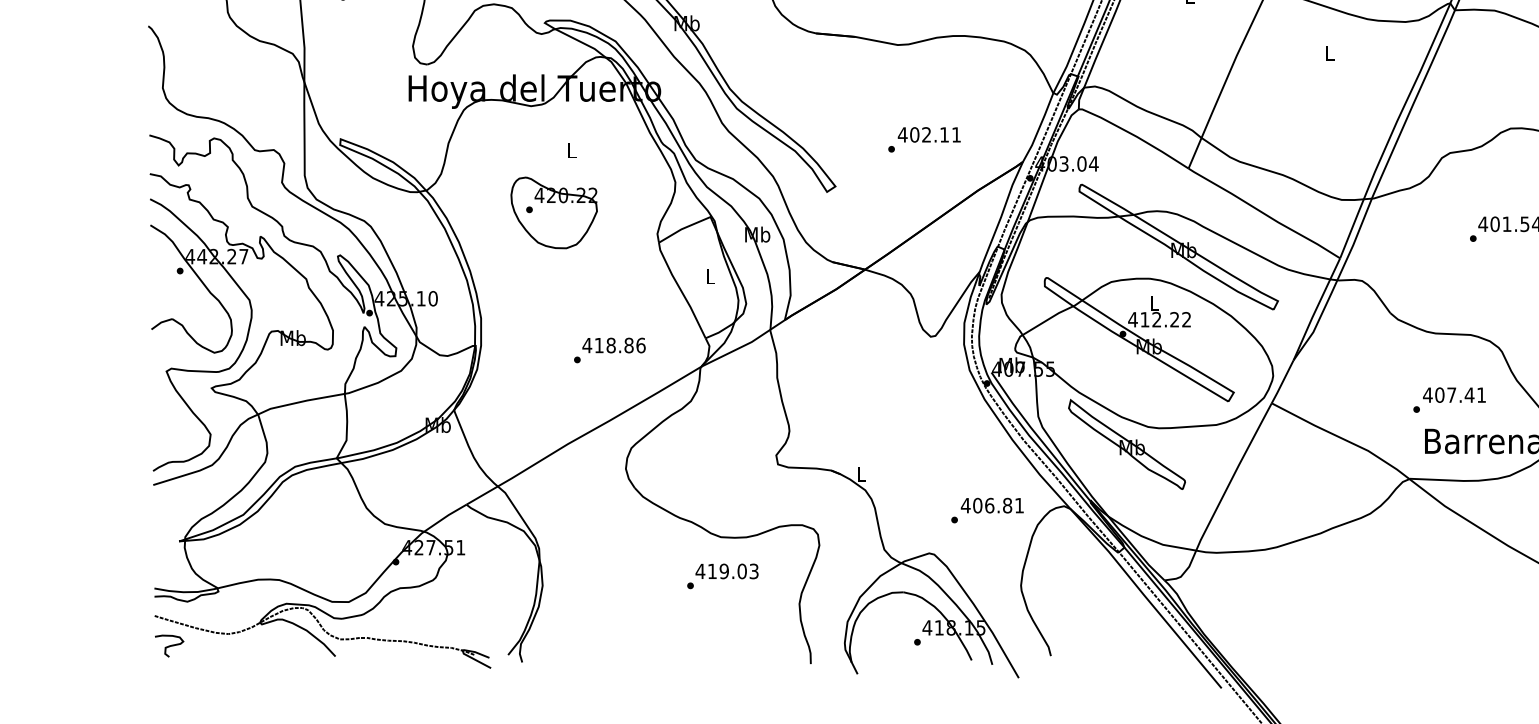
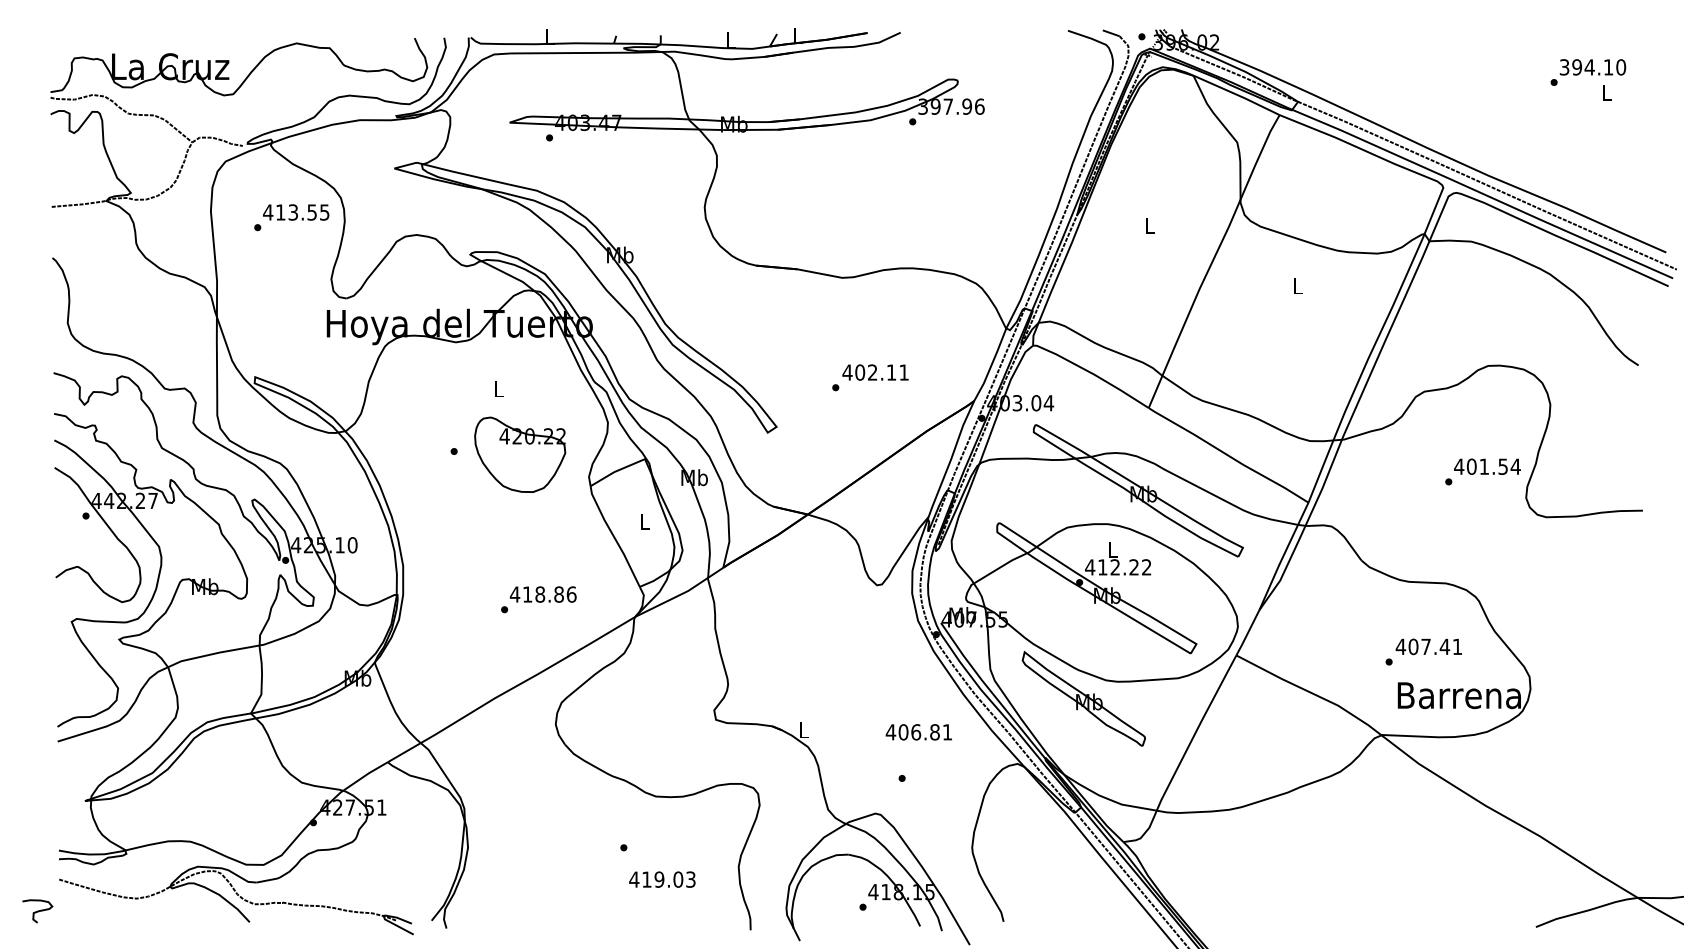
part: (554, 212) -> (520, 454), moved
text: (991, 505) -> (918, 732), moved
text: (727, 571) -> (662, 879), moved
curve: (169, 646) -> (37, 911), moved

